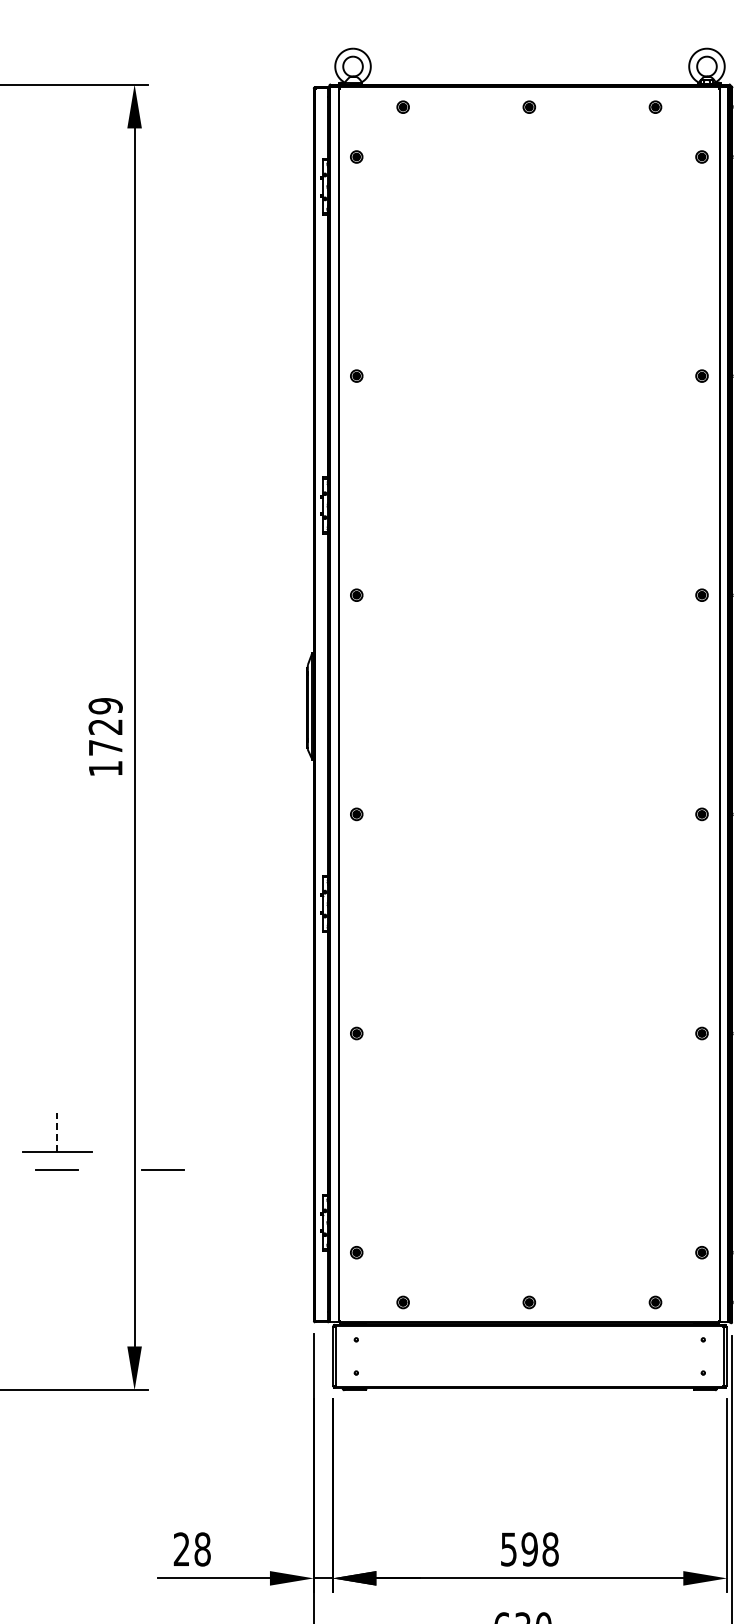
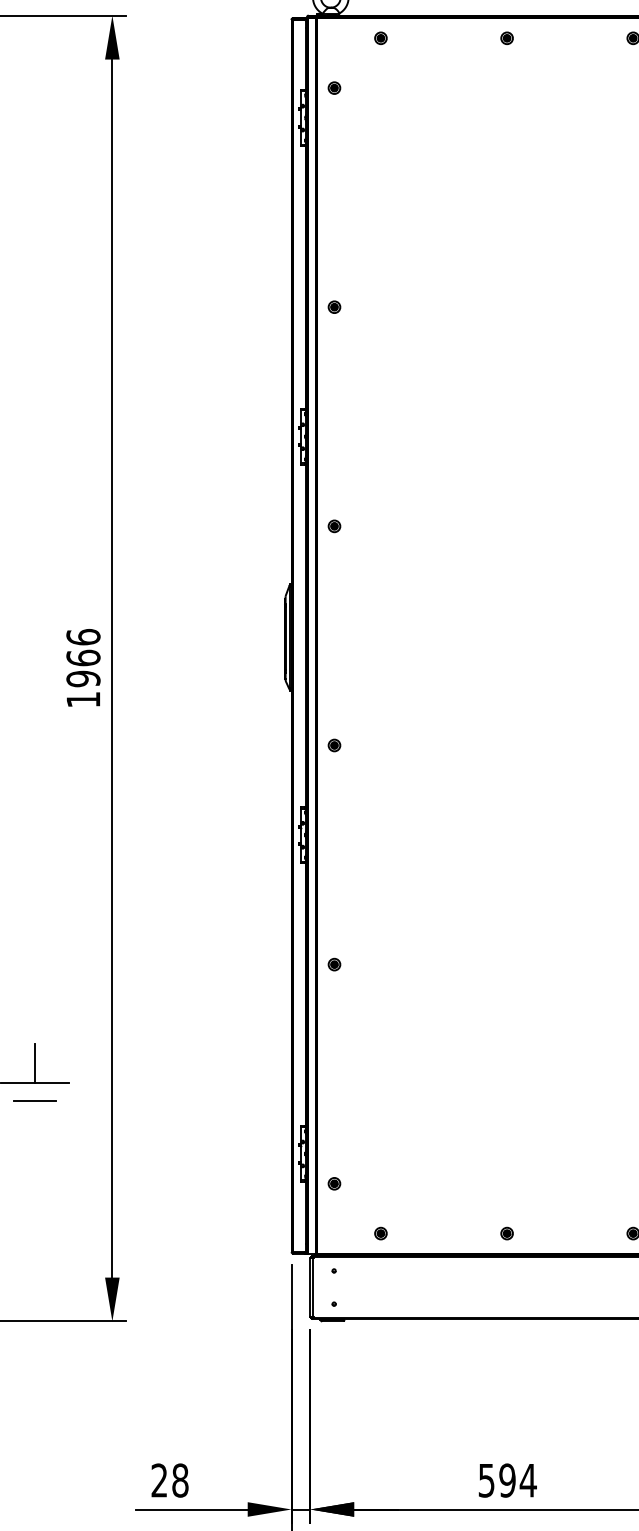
text: (105, 726) -> (83, 657), 1729 -> 1966
line: (57, 1131) -> (35, 1062), dashed -> solid
line: (162, 1169) -> (140, 1100), removed
text: (550, 1549) -> (528, 1480), 598 -> 594

